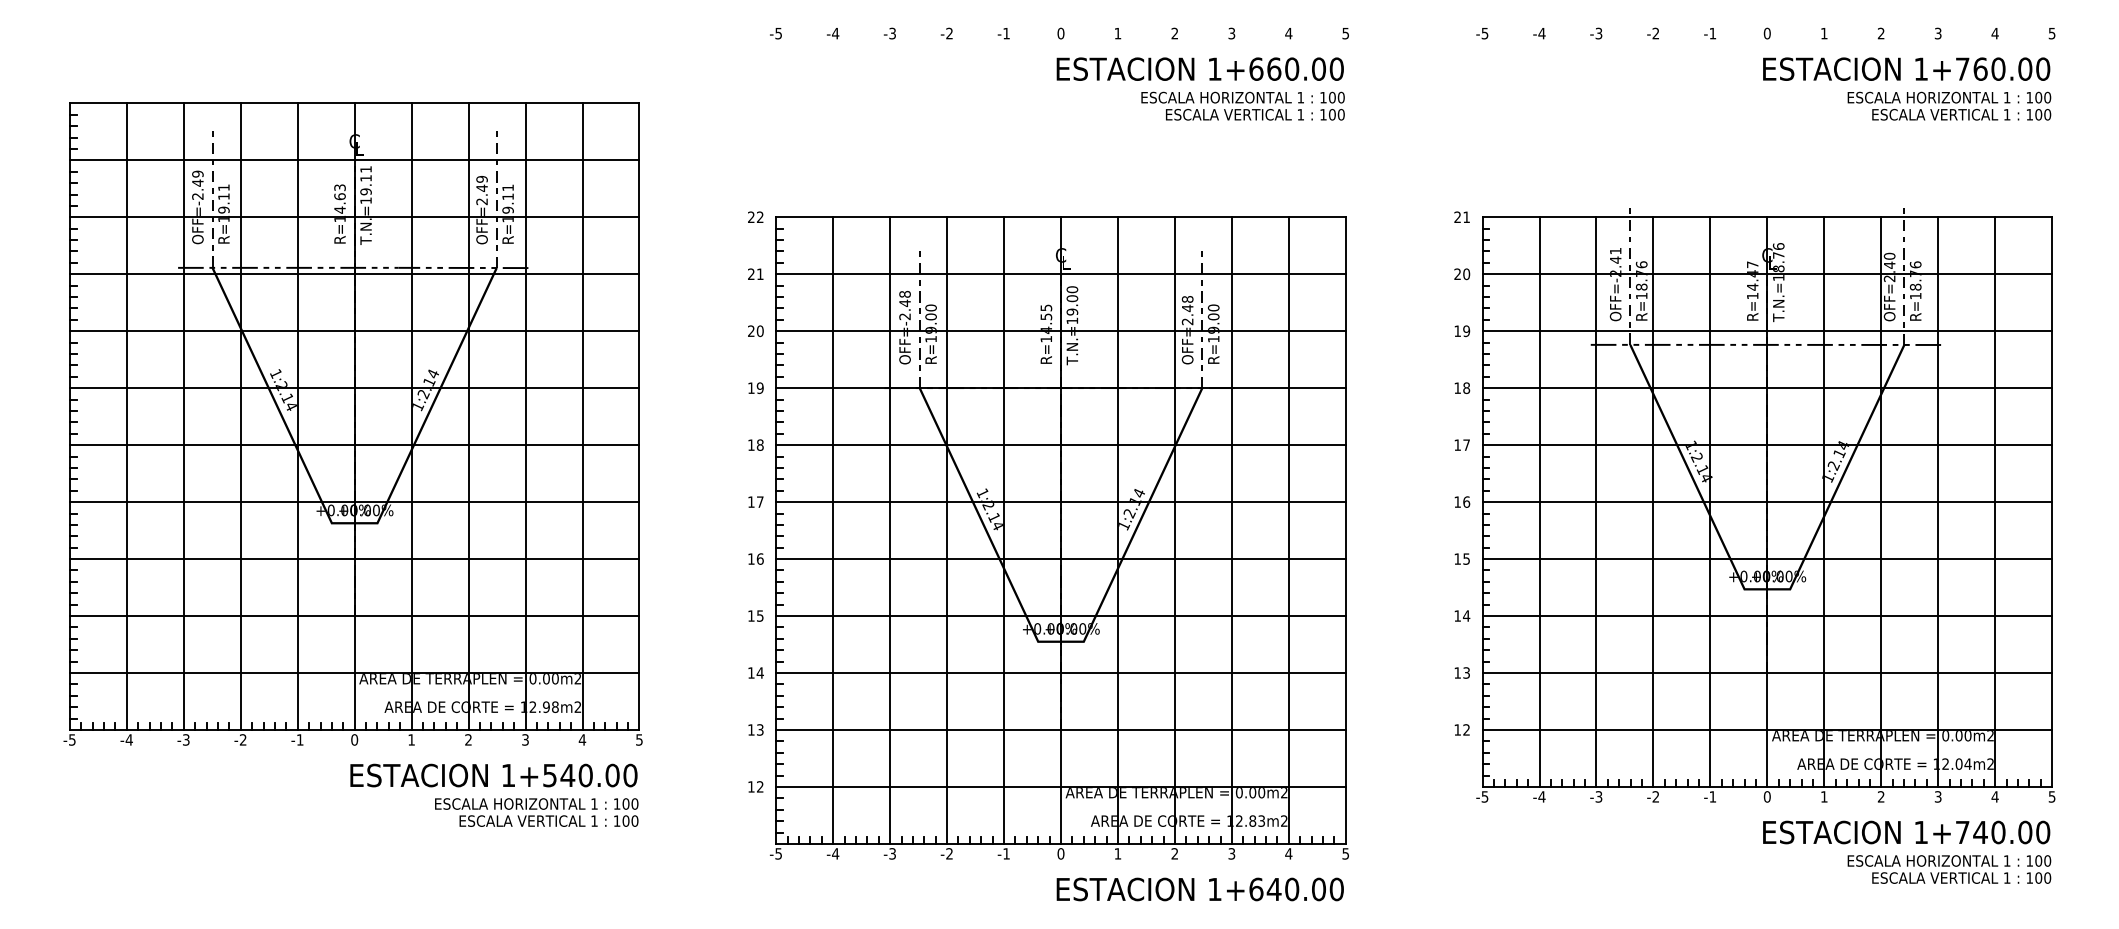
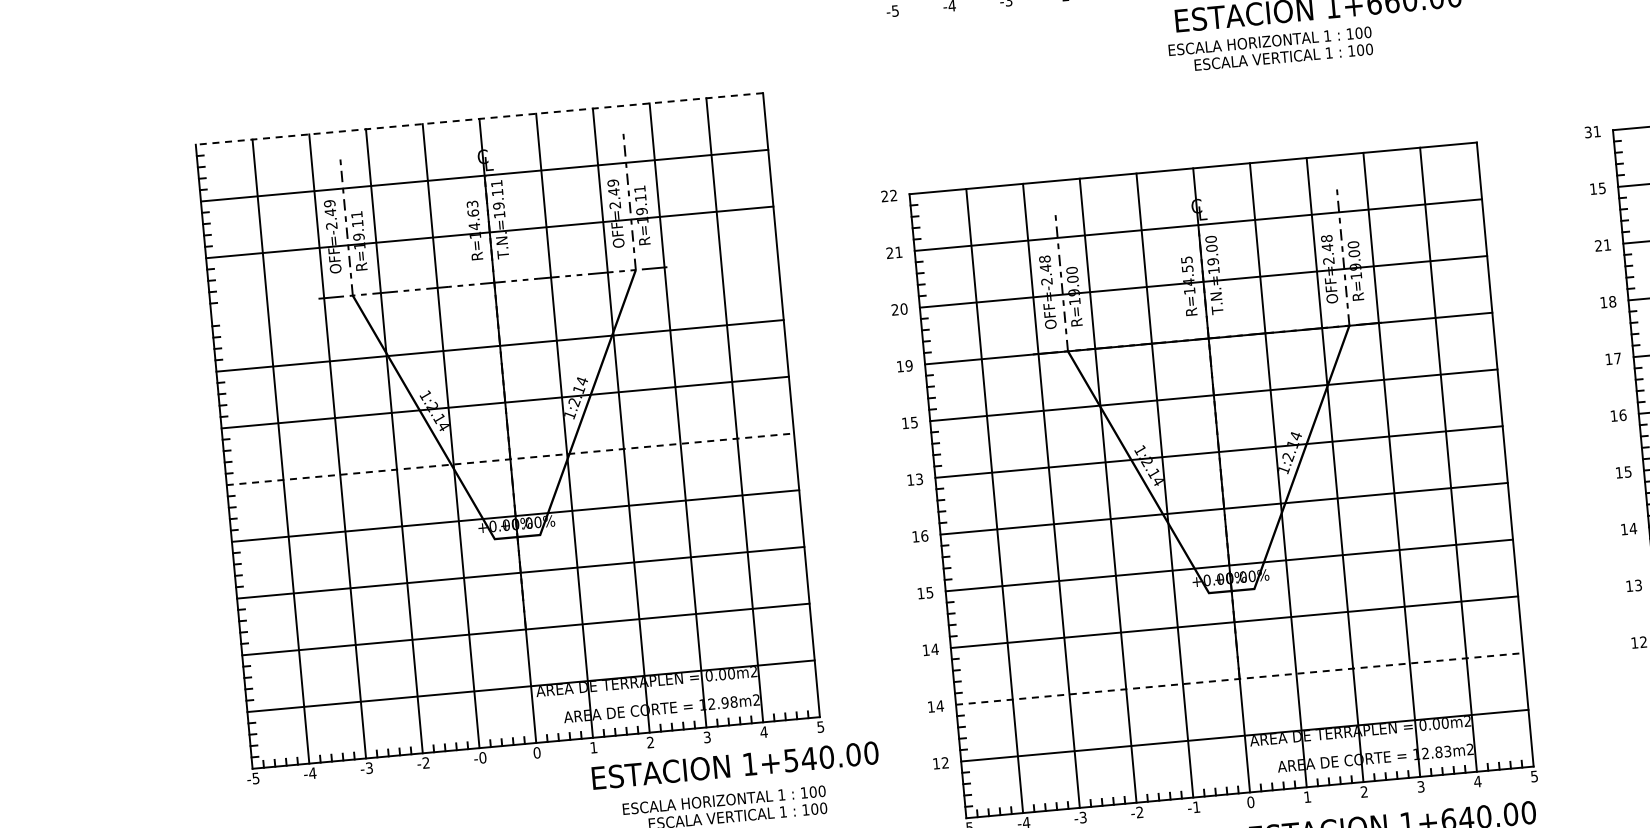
line: (354, 103) -> (479, 119), solid -> dashed
text: (1242, 105) -> (1270, 49), moved
text: (1457, 217) -> (1588, 132), 21 -> 31
line: (354, 274) -> (494, 289), removed
text: (1462, 274) -> (1598, 188), 20 -> 15
text: (1462, 331) -> (1603, 245), 19 -> 21
text: (759, 444) -> (913, 421), 18 -> 15
line: (354, 445) -> (510, 459), solid -> dashed
text: (760, 501) -> (919, 478), 17 -> 13
text: (759, 729) -> (939, 705), 13 -> 14
line: (1061, 729) -> (1240, 678), solid -> dashed
text: (299, 739) -> (482, 757), -1 -> -0
text: (493, 775) -> (734, 765), moved

